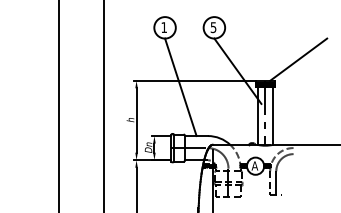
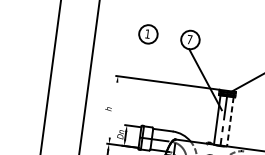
text: (213, 27) -> (189, 39), 5 -> 7
line: (180, 87) -> (154, 86), removed
line: (273, 115) -> (230, 121), solid -> dashed
line: (136, 120) -> (113, 110), removed

